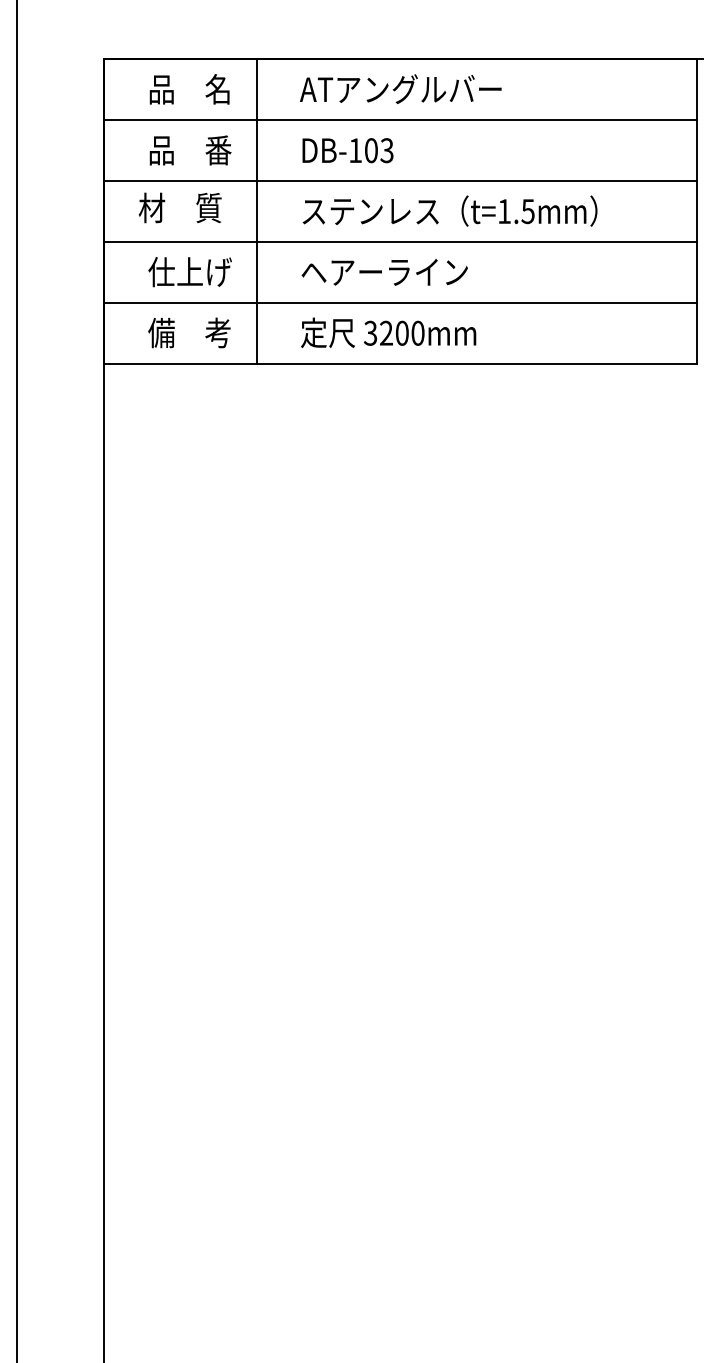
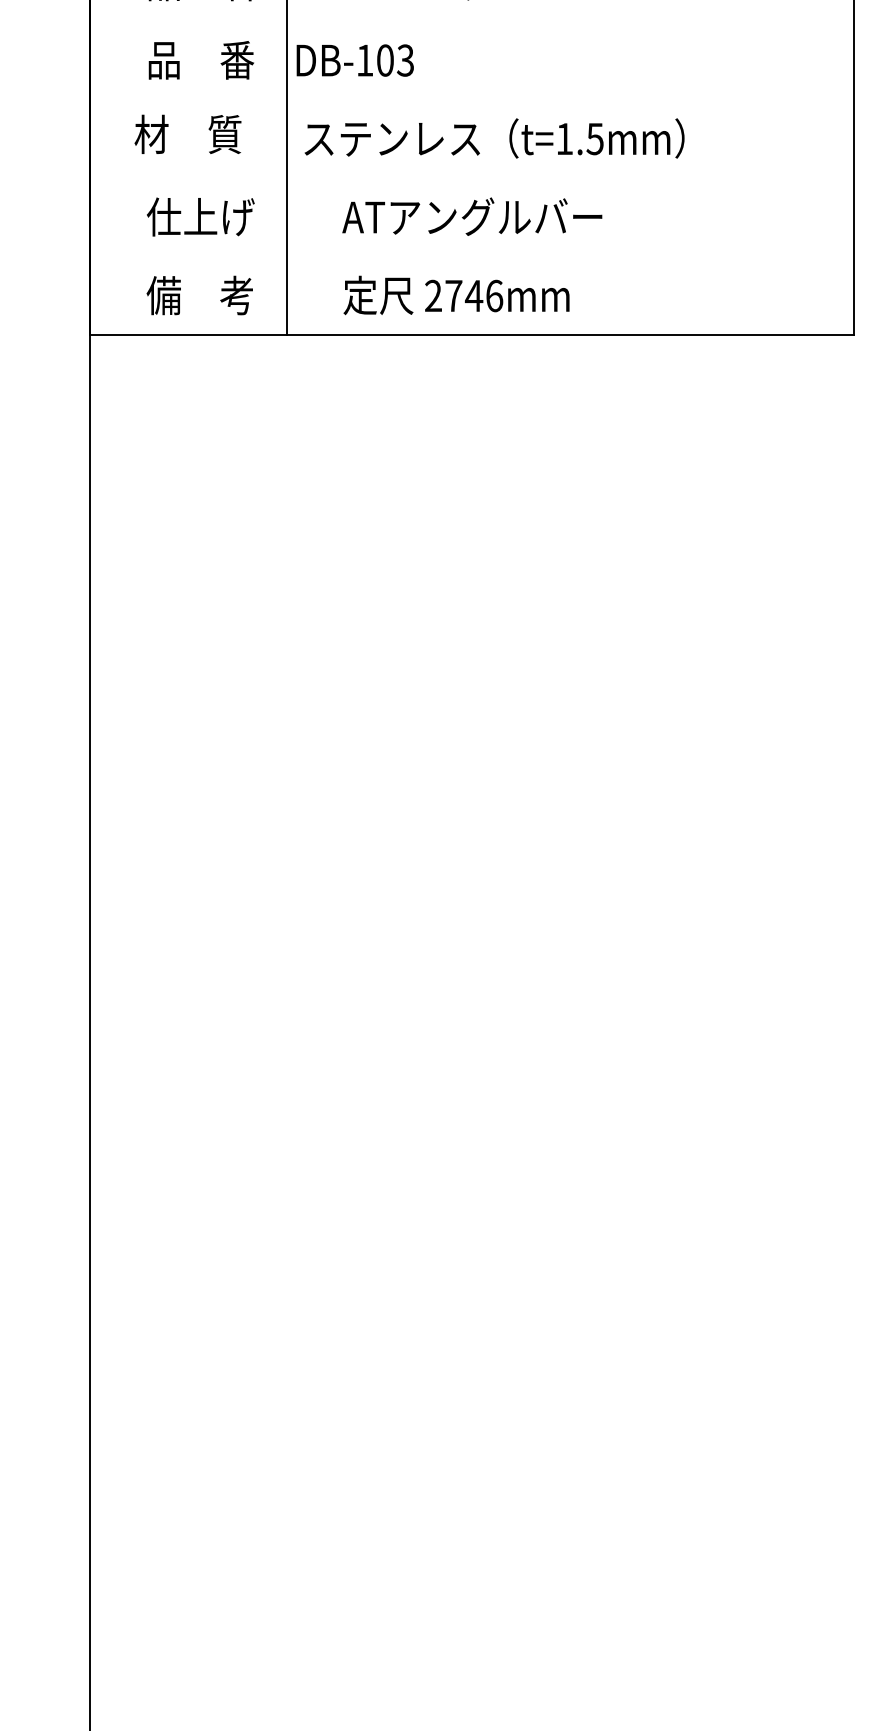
line: (400, 120) -> (471, 21), removed
text: (347, 150) -> (354, 60), moved
line: (400, 181) -> (471, 100), removed
text: (449, 210) -> (493, 137), moved
line: (400, 242) -> (471, 178), removed
text: (400, 271) -> (471, 216), ヘアーライン -> ATアングルバー
line: (400, 302) -> (471, 256), removed
text: (394, 332) -> (464, 294), 3200mm -> 2746mm

